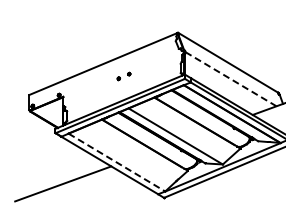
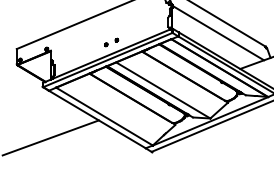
part: (123, 76) -> (111, 42), moved
line: (231, 79) -> (219, 33), dashed -> solid
line: (117, 162) -> (105, 116), dashed -> solid

